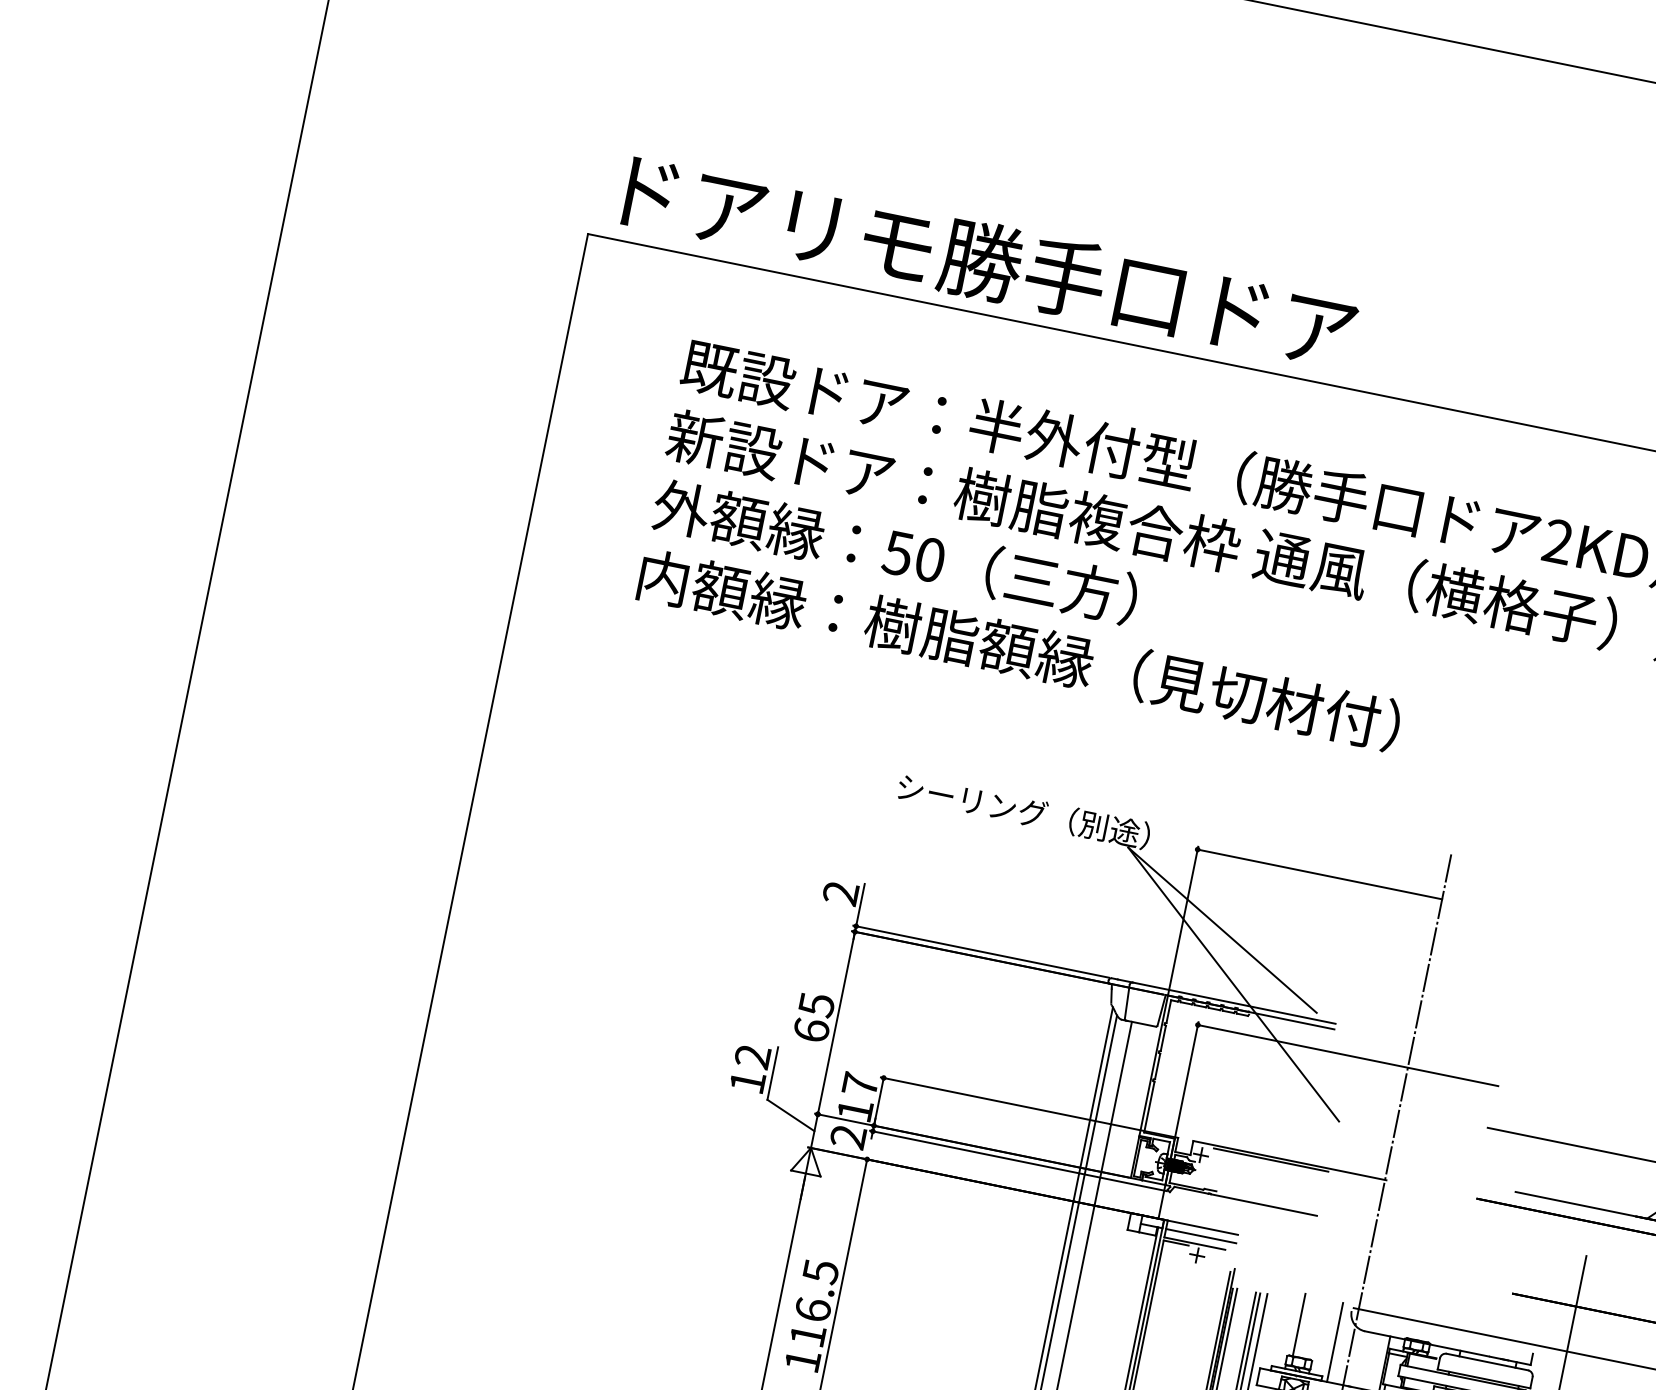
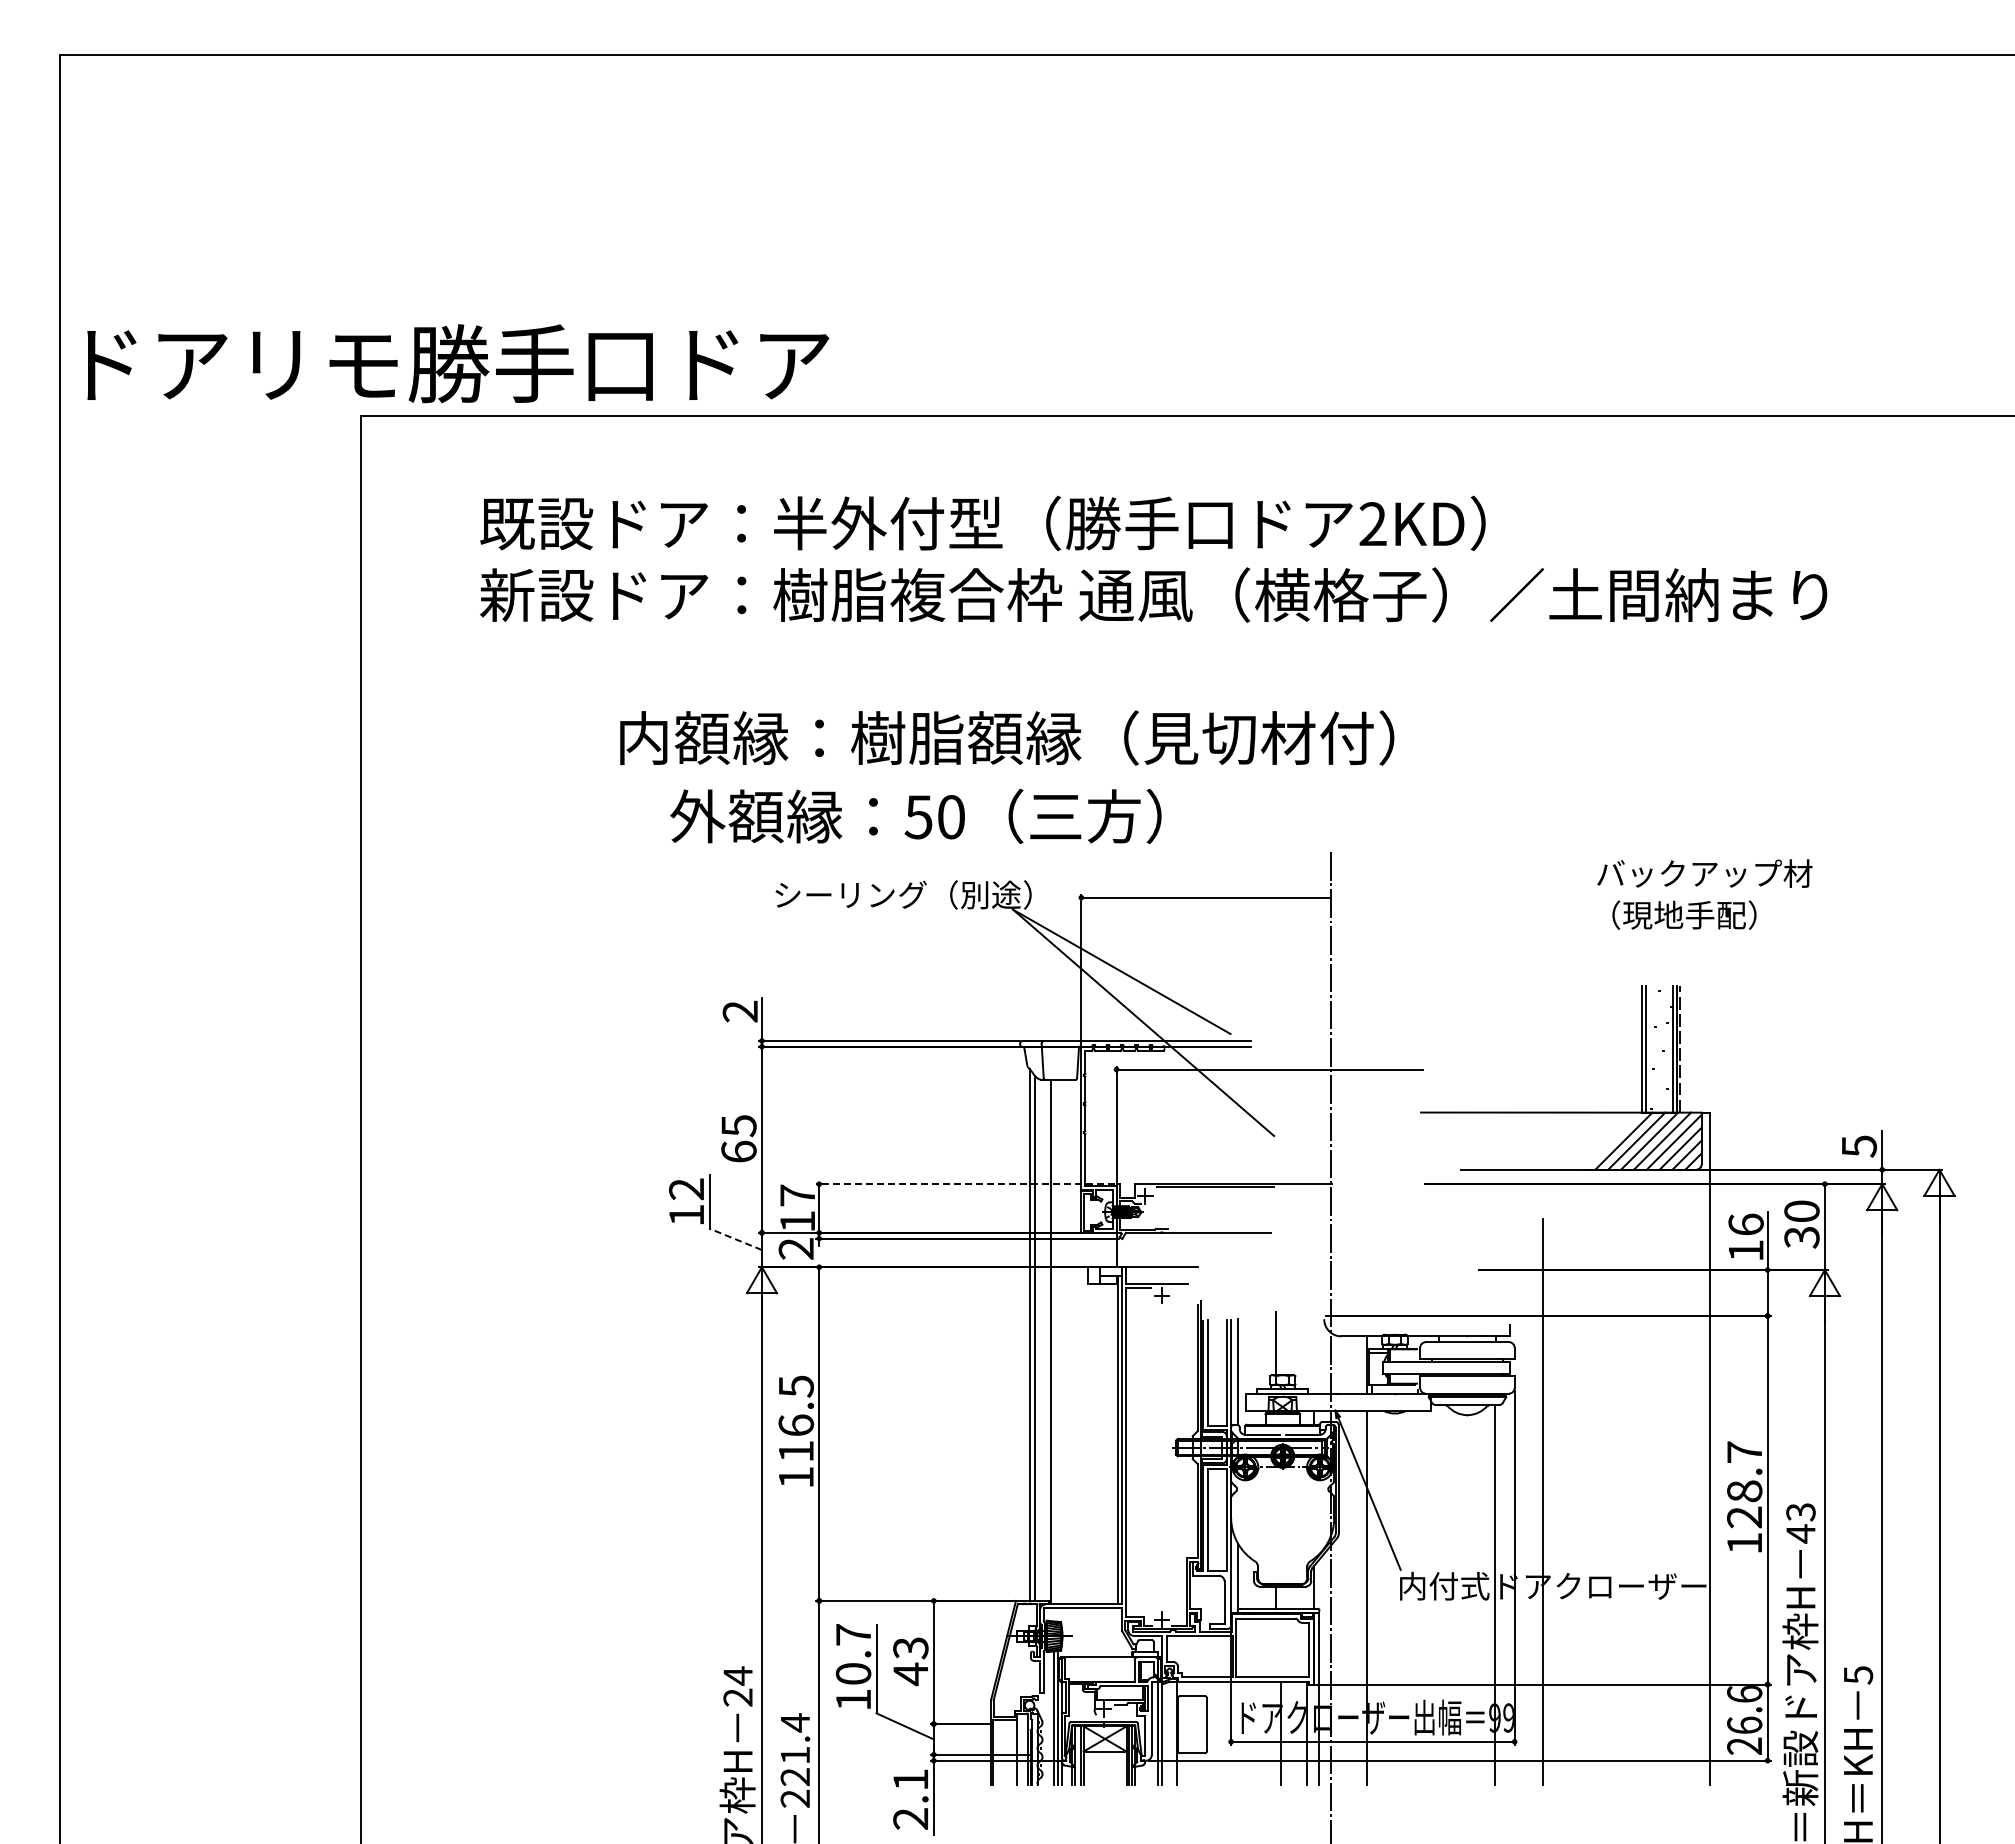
text: (990, 262) -> (458, 363), moved
text: (895, 552) -> (915, 816), moved
text: (1020, 649) -> (1007, 737), moved
line: (1027, 1107) -> (965, 1184), solid -> dashed
line: (790, 1115) -> (735, 1239), solid -> dashed
line: (1200, 1235) -> (1161, 1275), removed
line: (1335, 1342) -> (1314, 1353), removed

